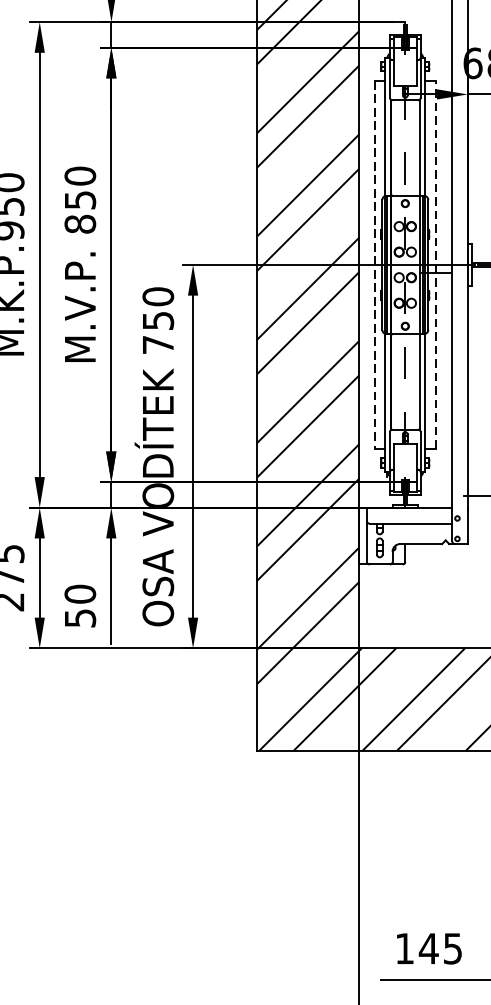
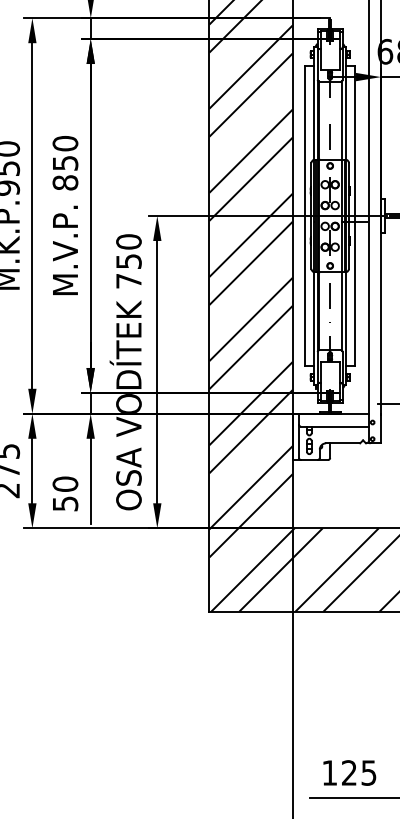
line: (375, 264) -> (305, 215), dashed -> solid
line: (436, 264) -> (355, 215), dashed -> solid
text: (429, 948) -> (349, 772), 145 -> 125

